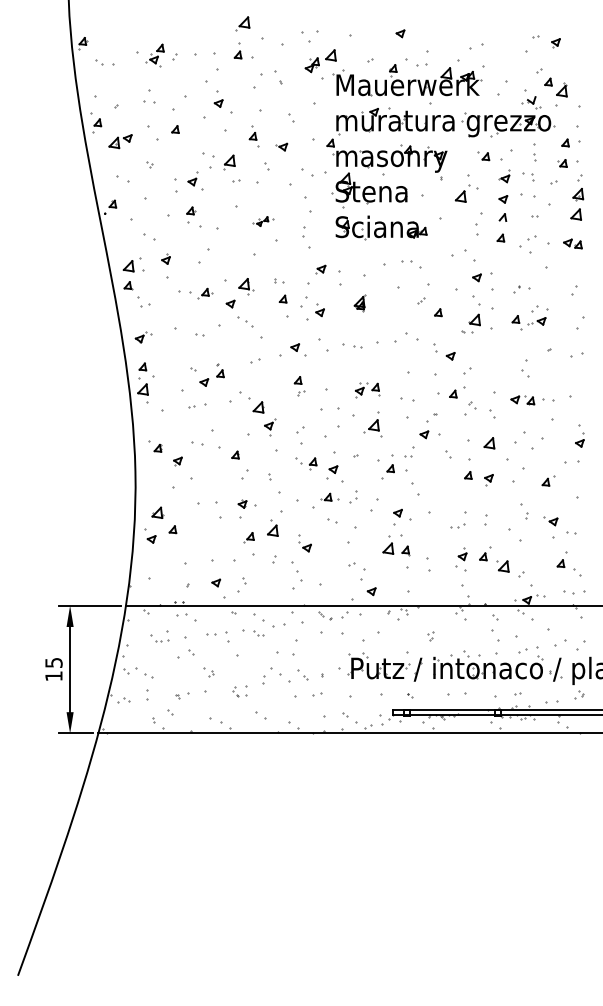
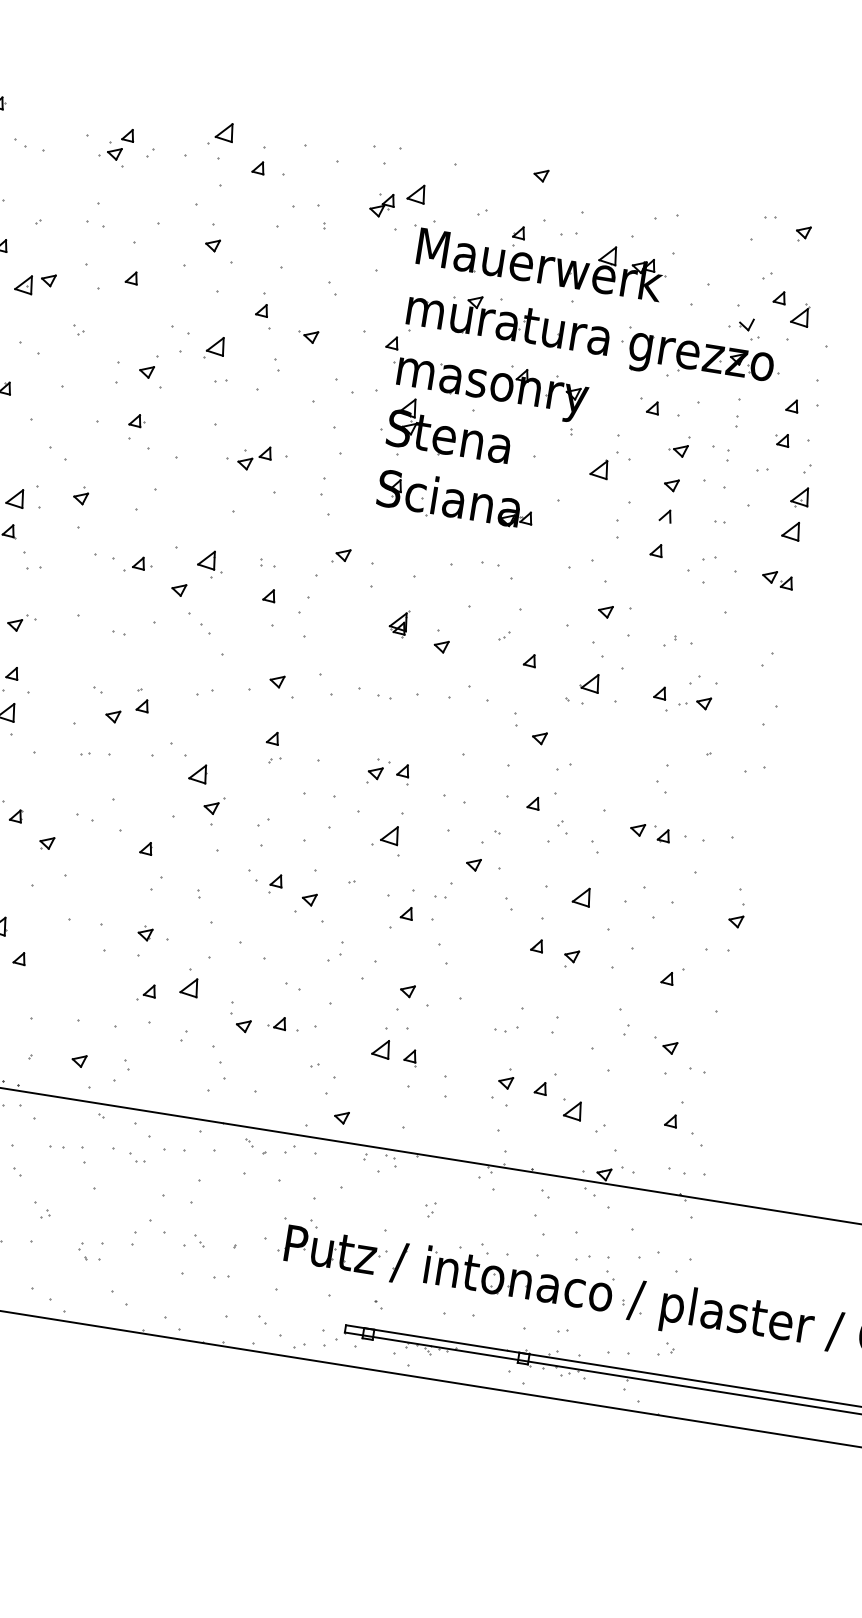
part: (242, 23) -> (221, 133), moved
part: (263, 221) -> (257, 458), size x1.67
part: (319, 309) -> (441, 640), moved
part: (329, 496) -> (282, 1022), moved
part: (298, 675) -> (194, 1240), size x0.62

